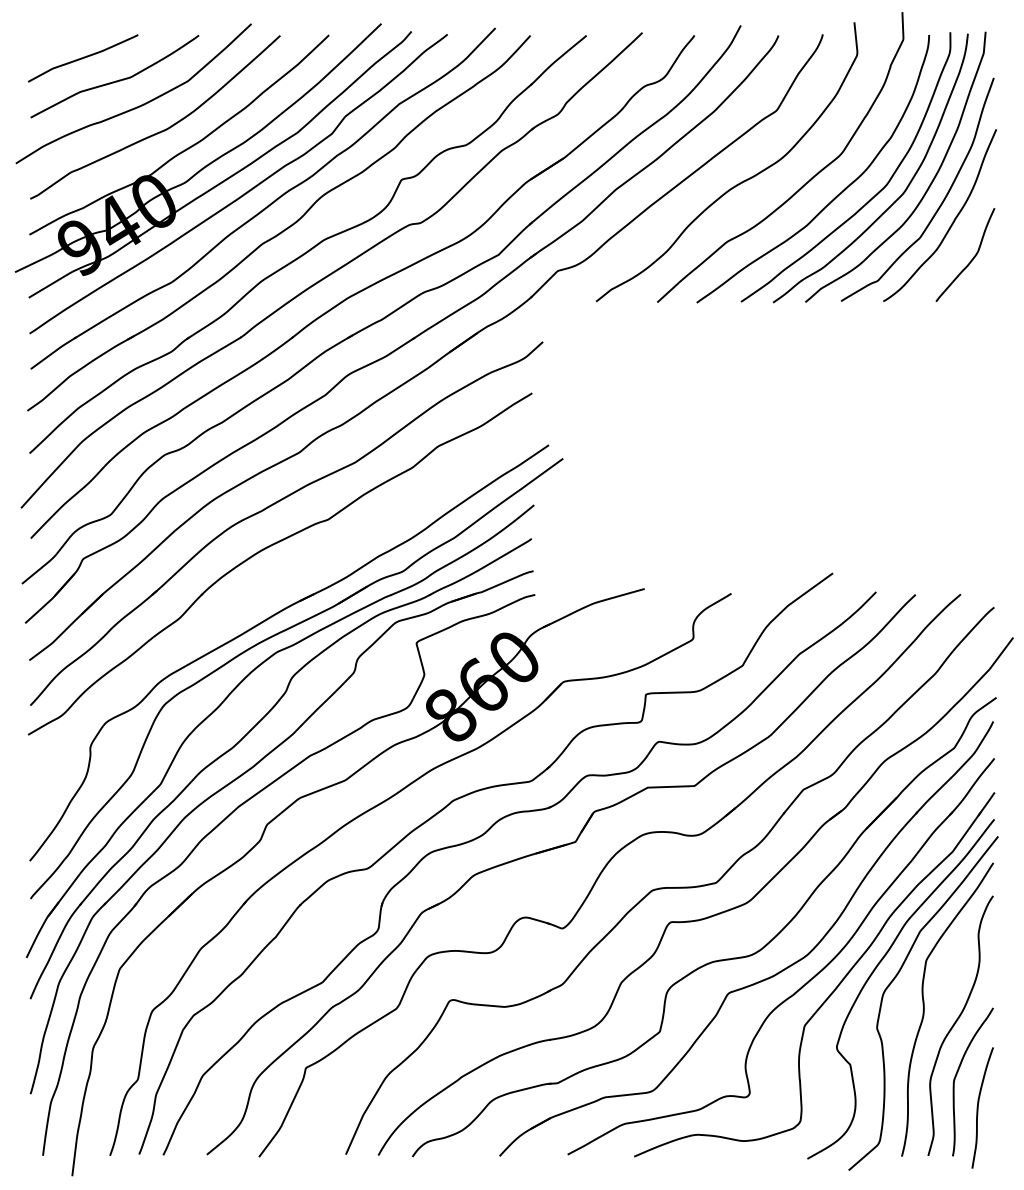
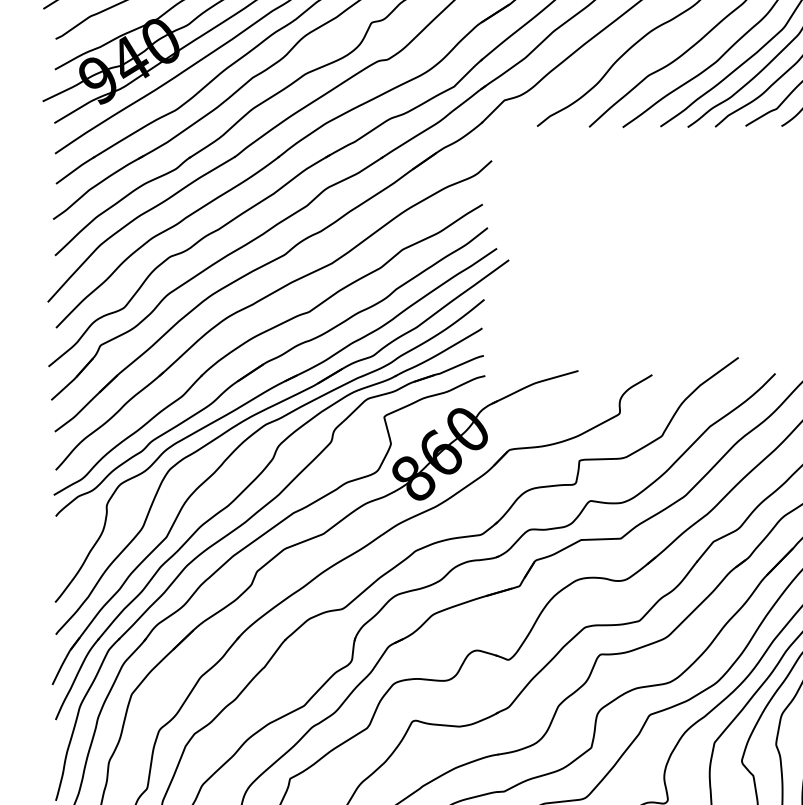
part: (279, 579) -> (267, 362), added

